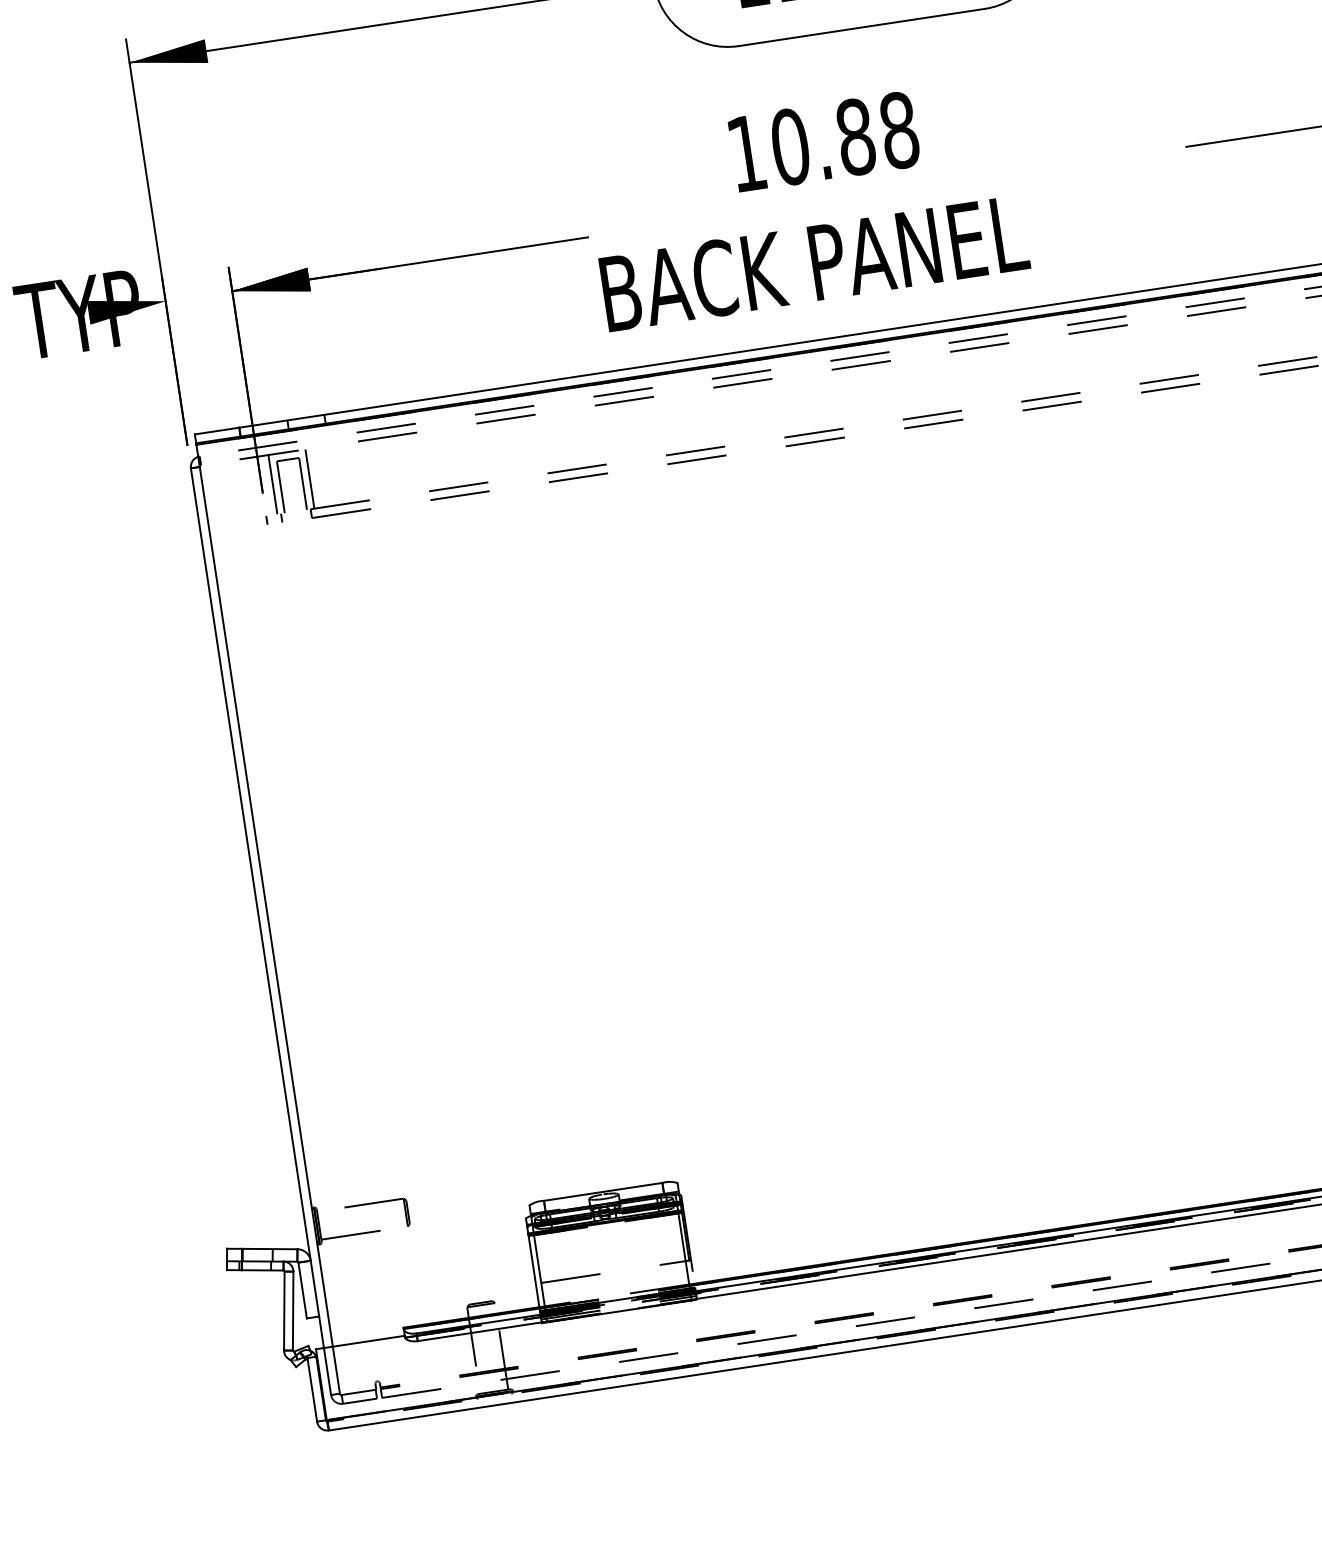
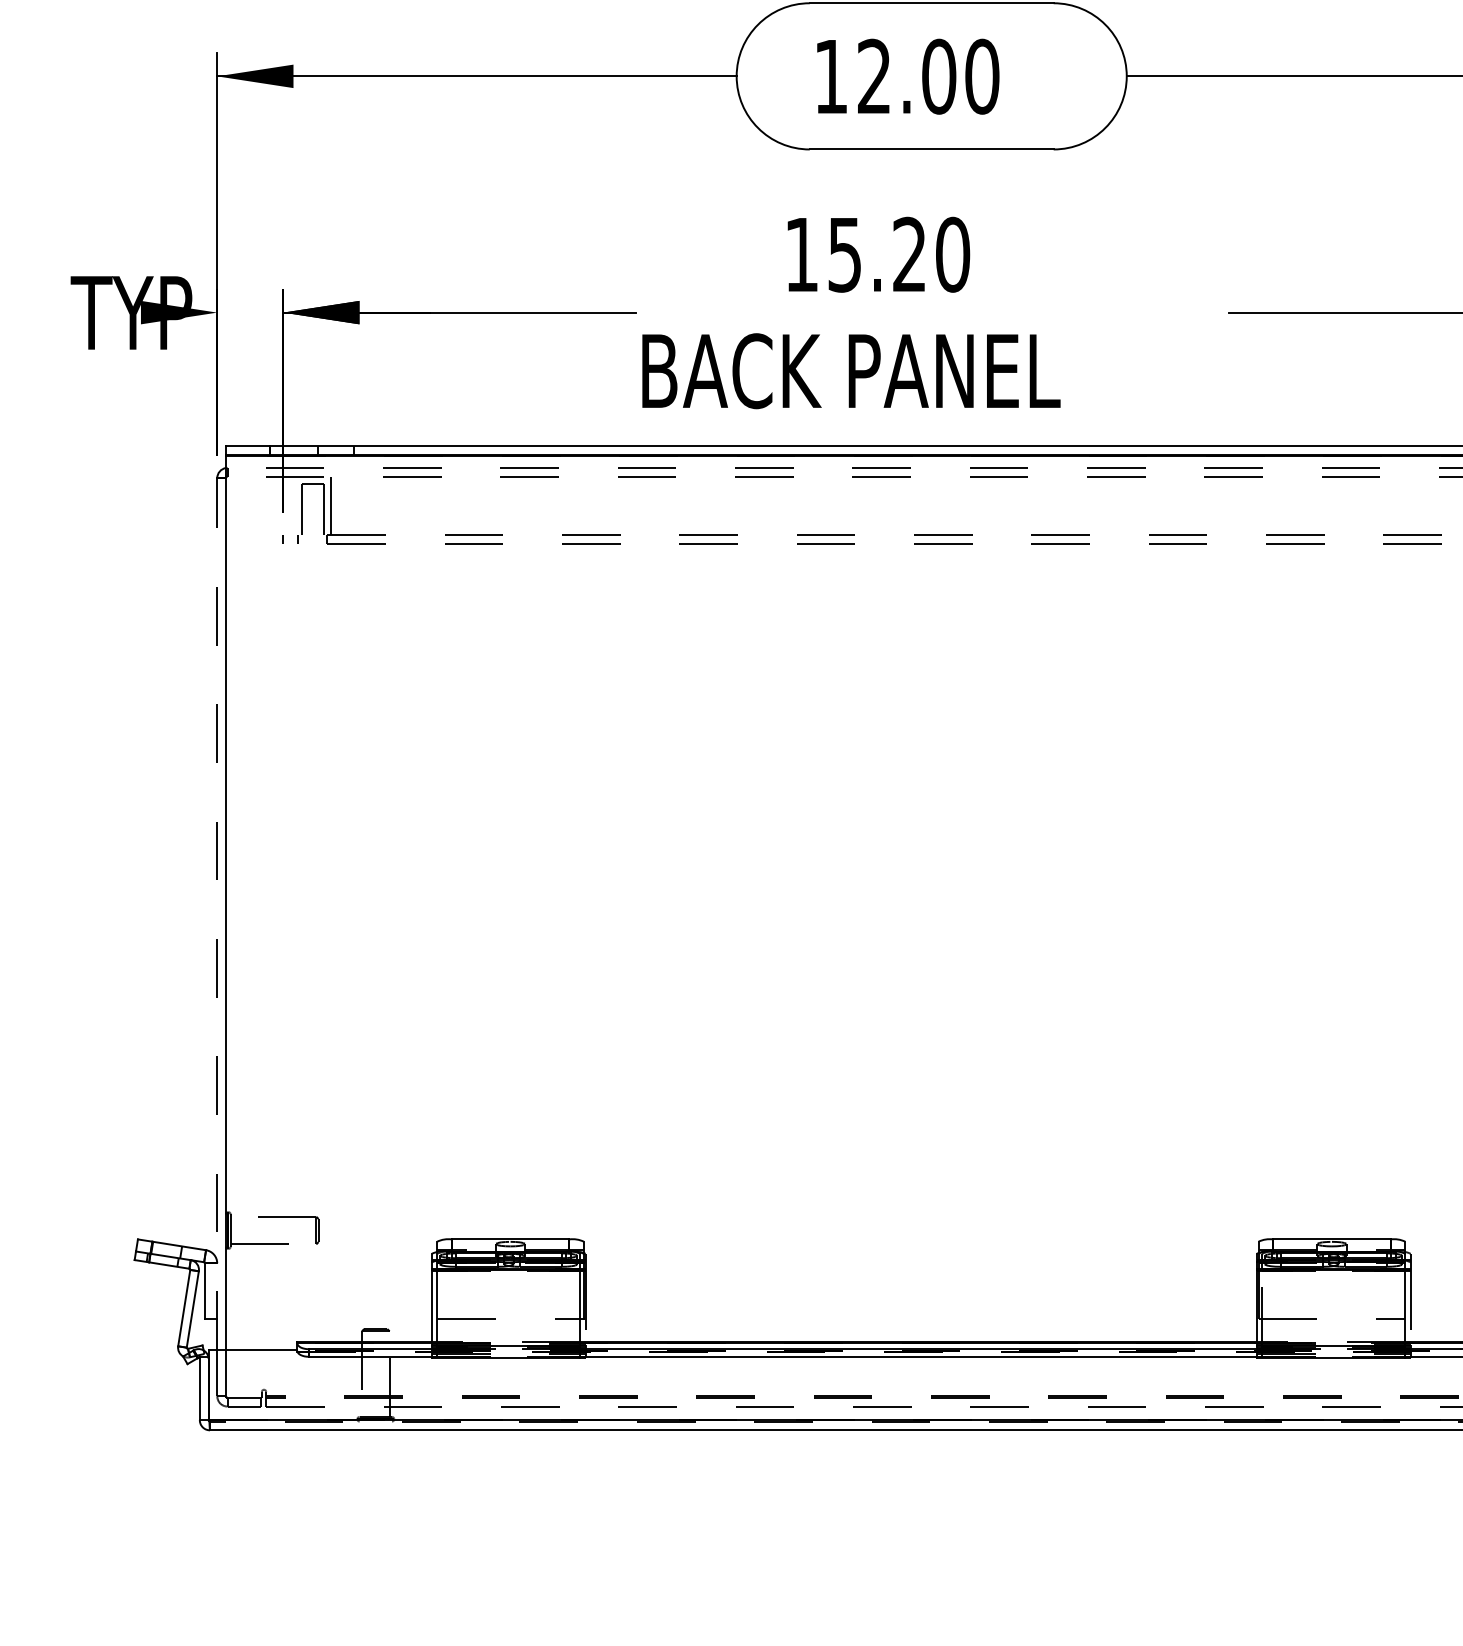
text: (845, 138) -> (899, 254), 10.88 -> 15.20
line: (273, 484) -> (294, 505), removed
line: (257, 907) -> (217, 913), solid -> dashed

